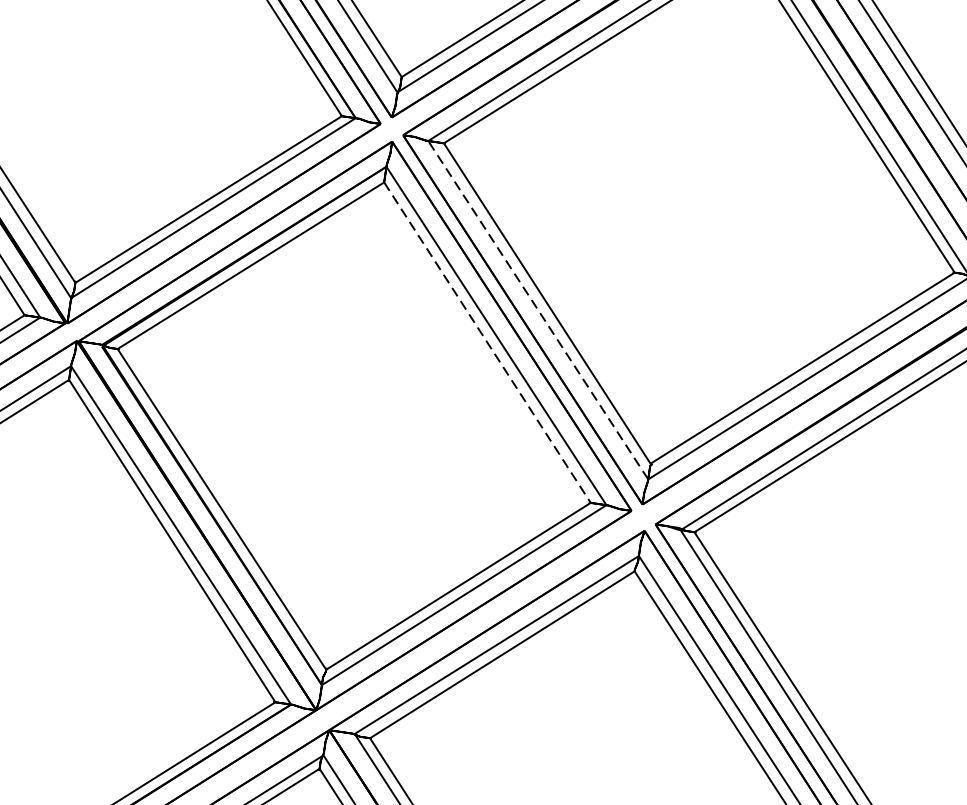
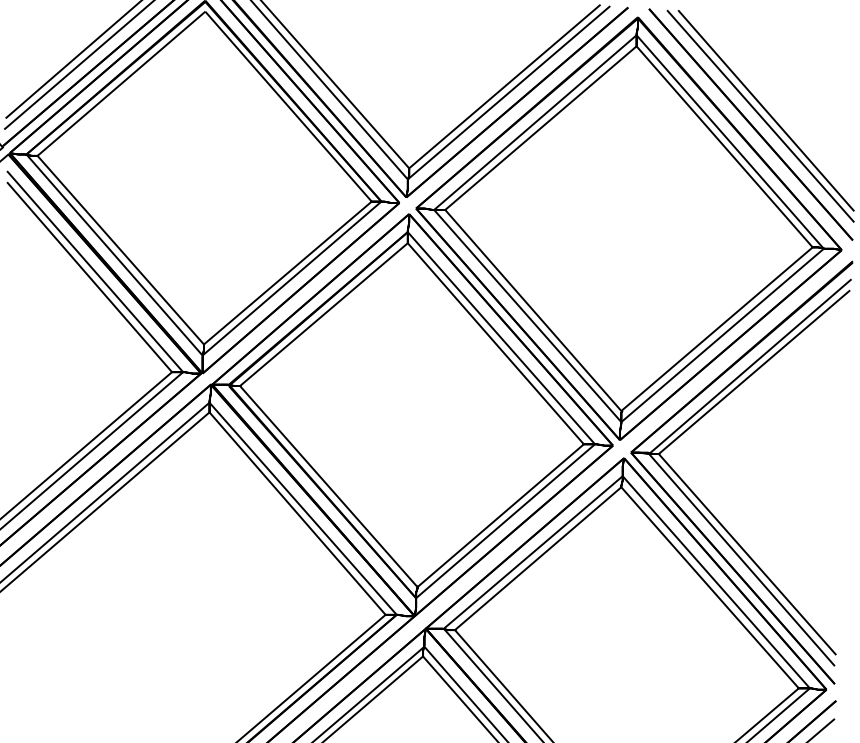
line: (538, 309) -> (527, 315), dashed -> solid
line: (487, 342) -> (495, 343), dashed -> solid

